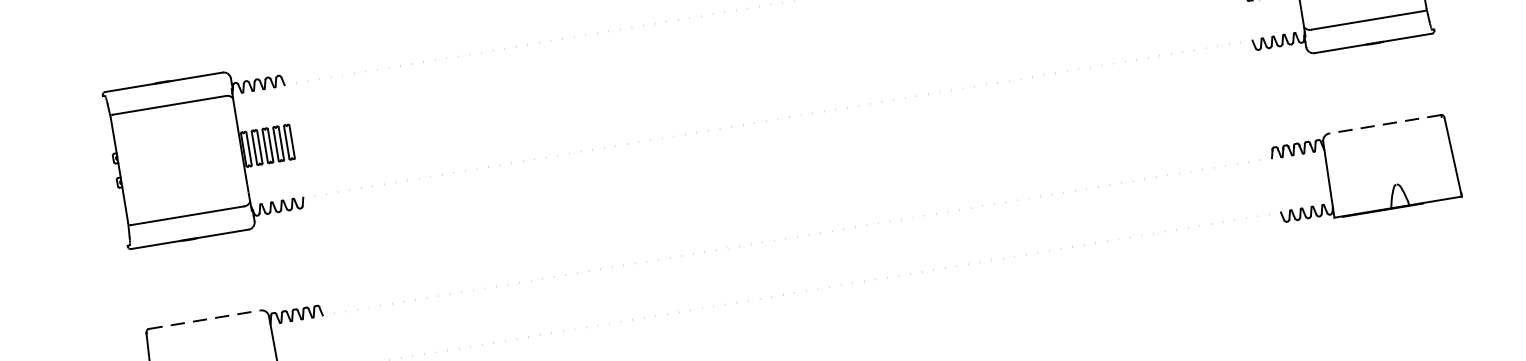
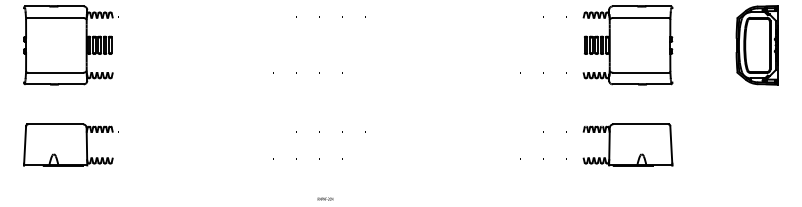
line: (1385, 124) -> (641, 124), dashed -> solid
line: (205, 319) -> (55, 124), dashed -> solid

